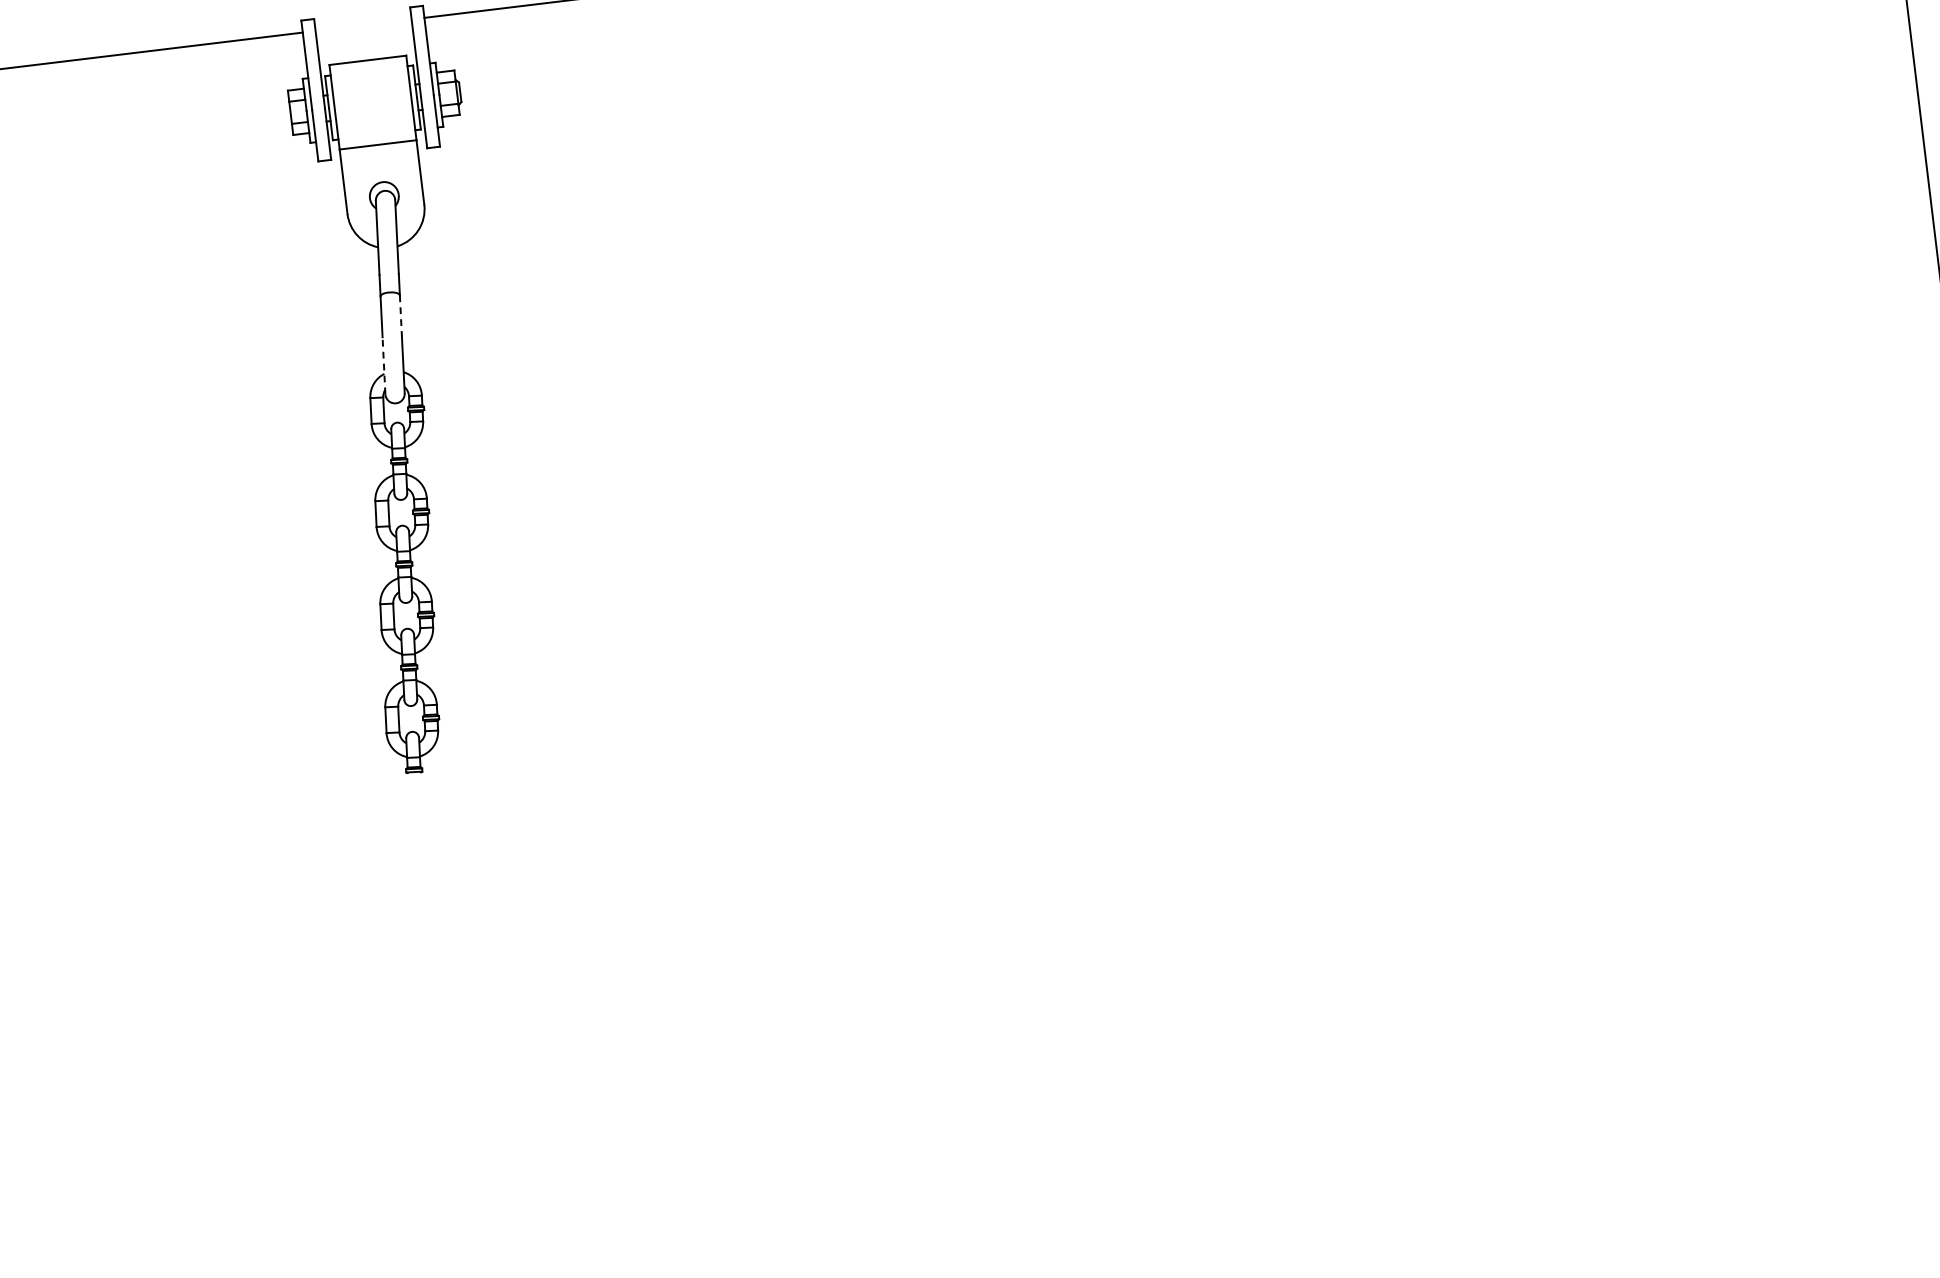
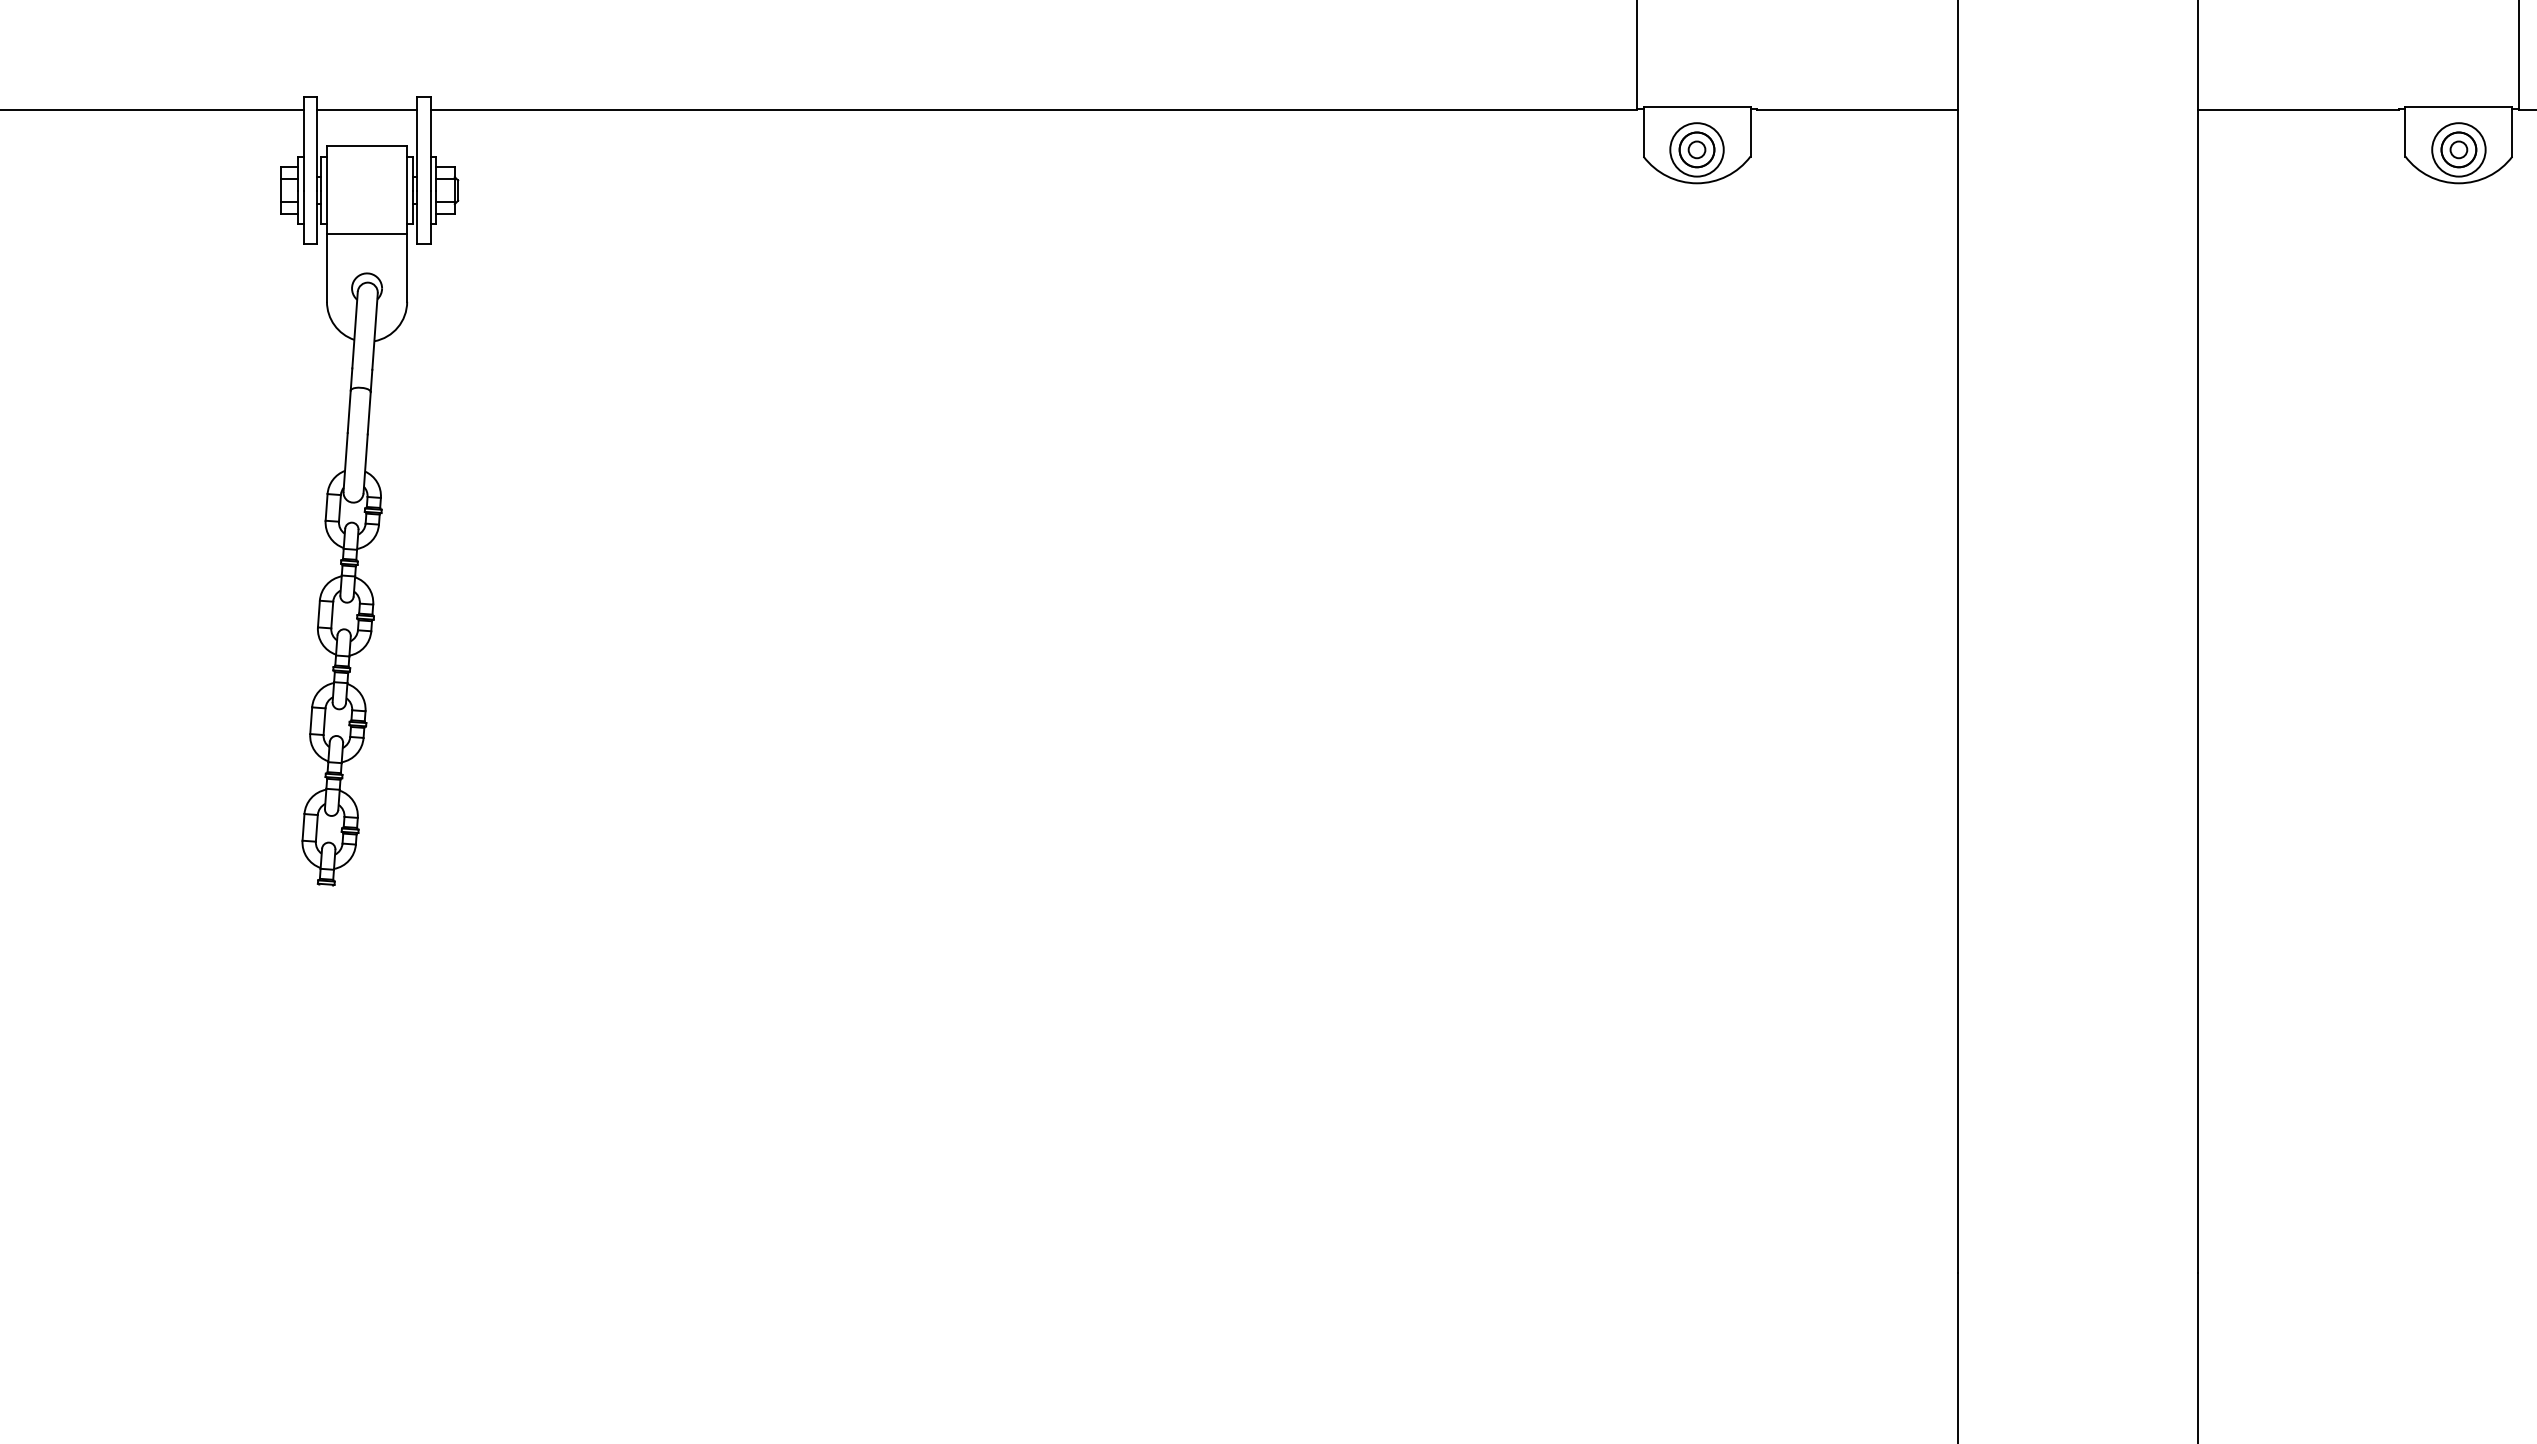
line: (363, 25) -> (366, 109), added
line: (401, 316) -> (369, 413), dashed -> solid
line: (383, 365) -> (345, 462), dashed -> solid

